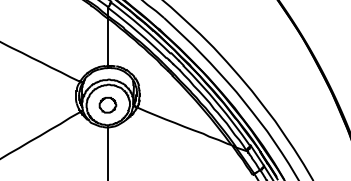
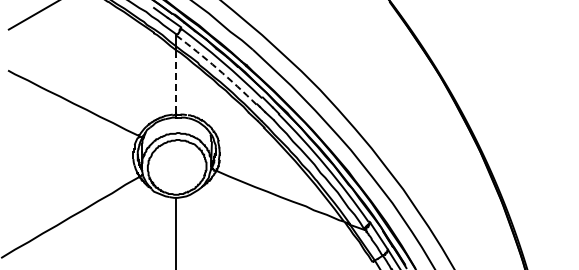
arc: (138, 31) -> (217, 68), solid -> dashed
line: (107, 41) -> (176, 81), solid -> dashed
part: (107, 105) -> (176, 167), removed

